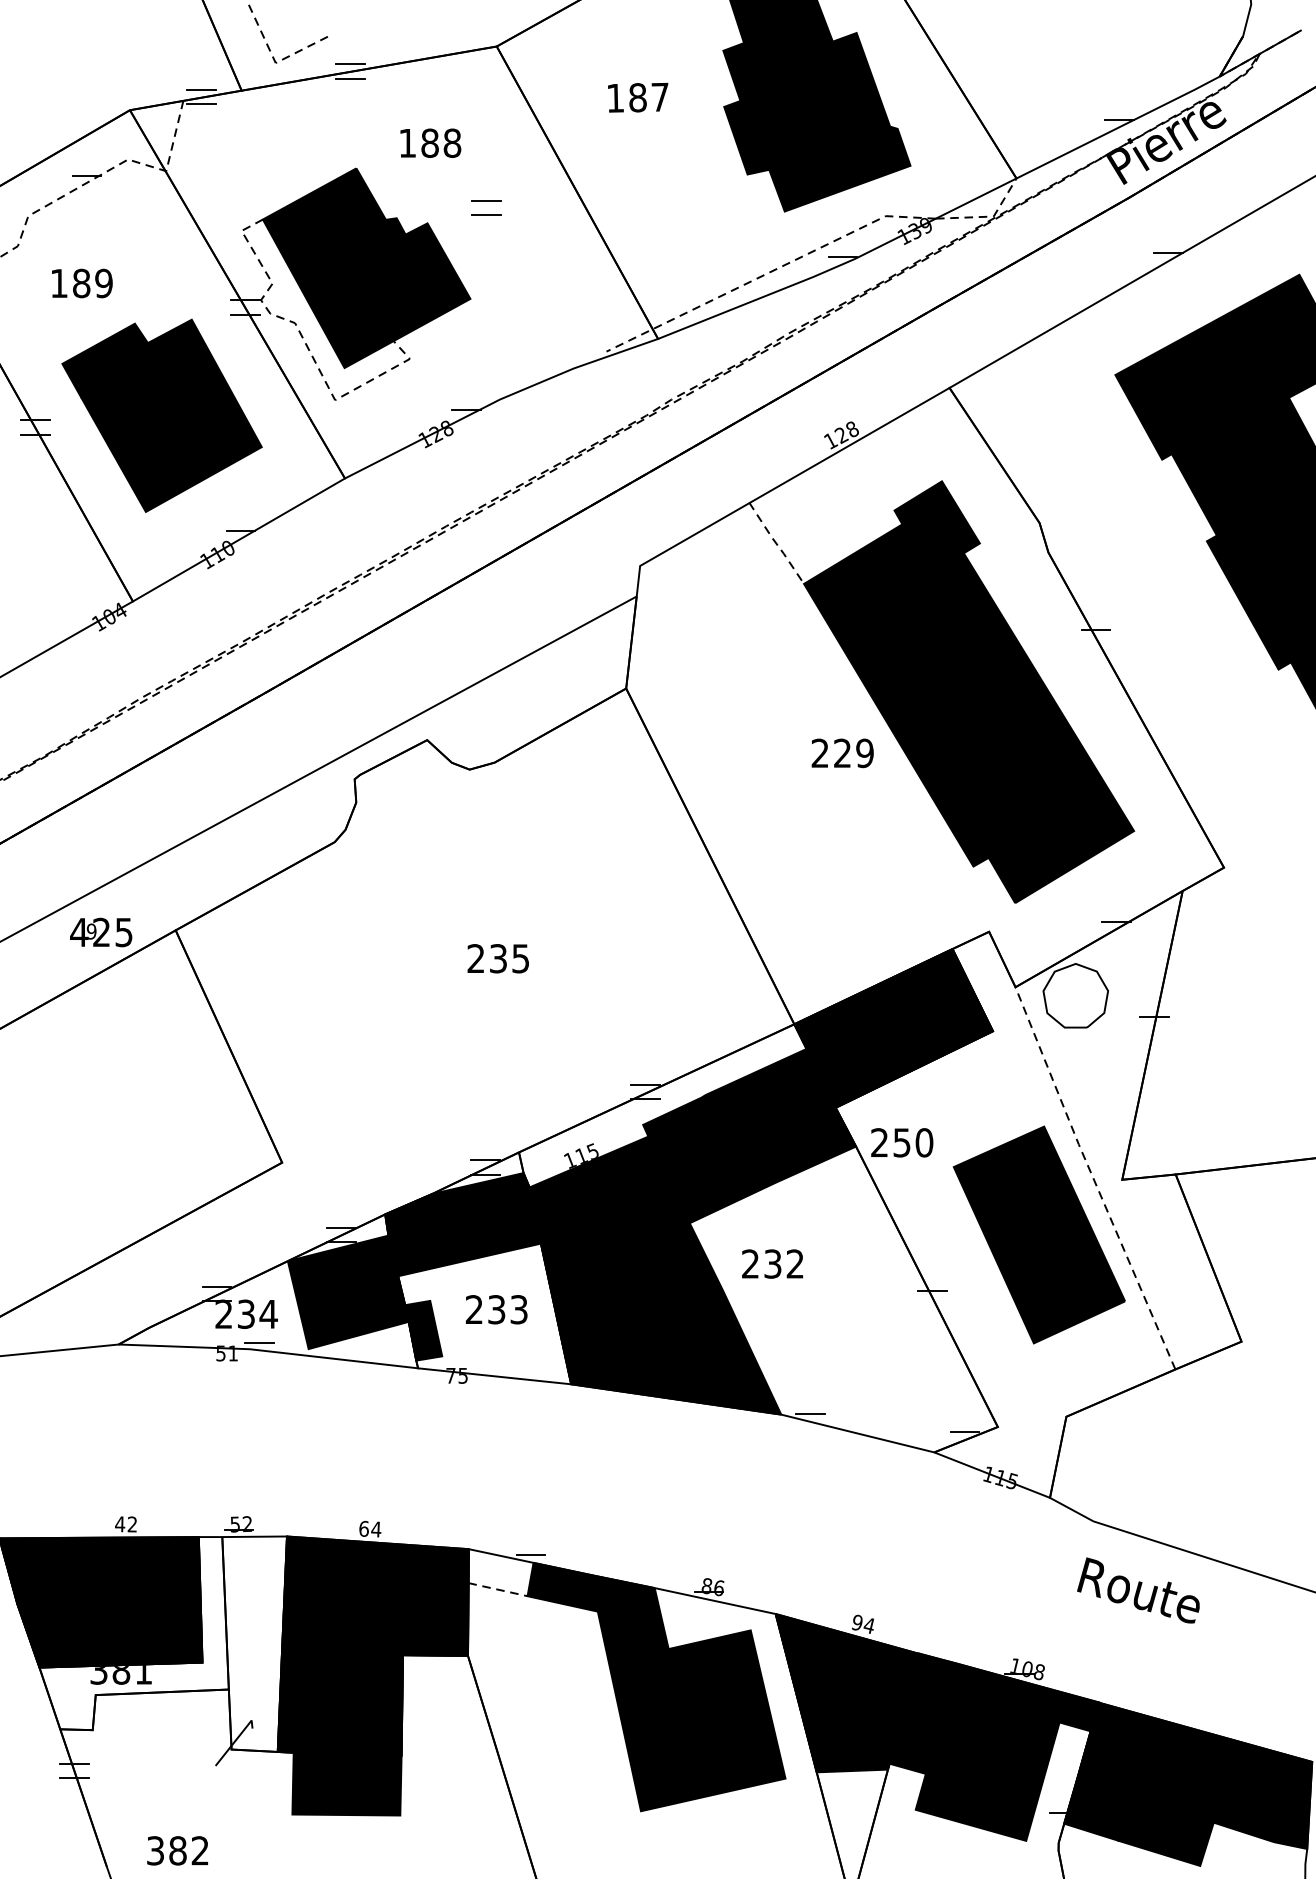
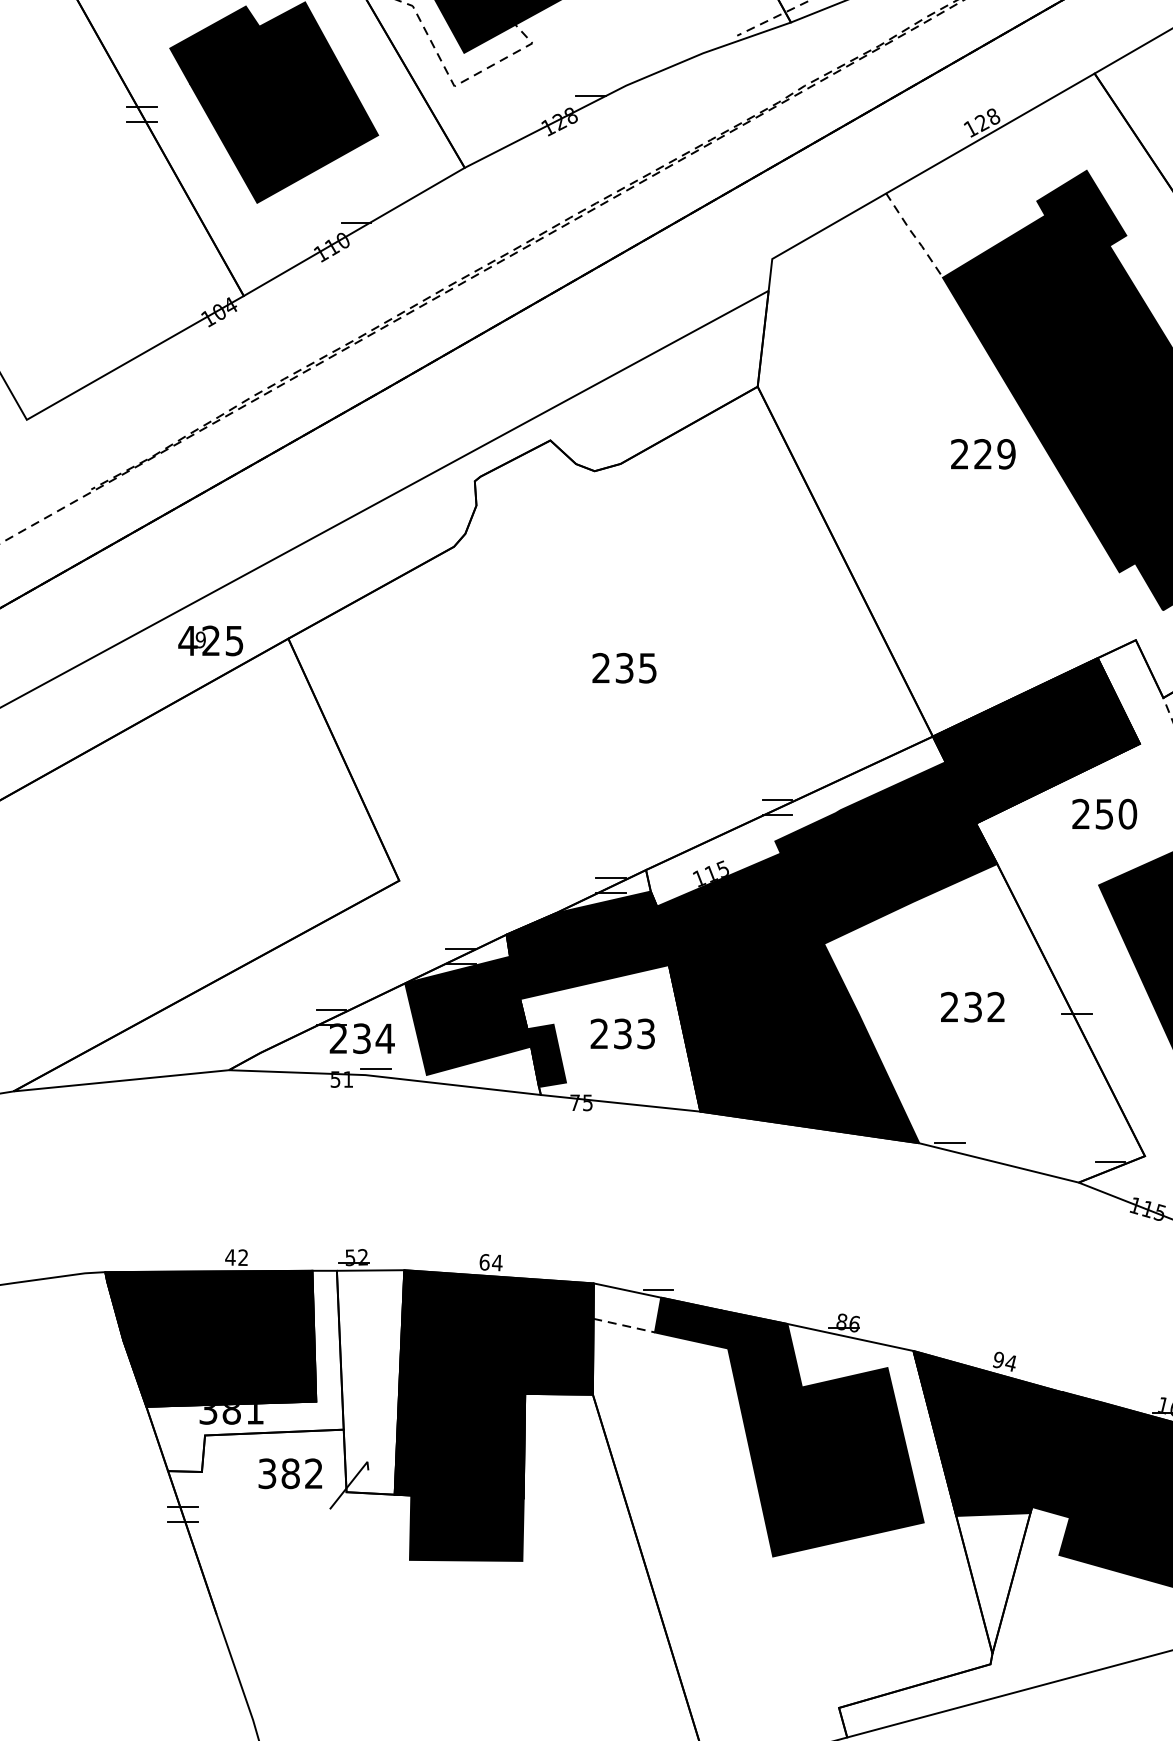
text: (902, 1142) -> (1104, 813), moved
text: (772, 1263) -> (972, 1006), moved
text: (177, 1850) -> (290, 1473), moved

